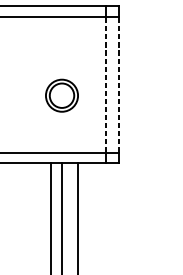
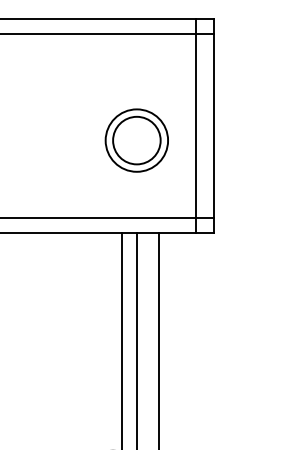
line: (105, 84) -> (196, 125), dashed -> solid
line: (119, 84) -> (214, 125), dashed -> solid
part: (61, 95) -> (136, 140), size x1.43

